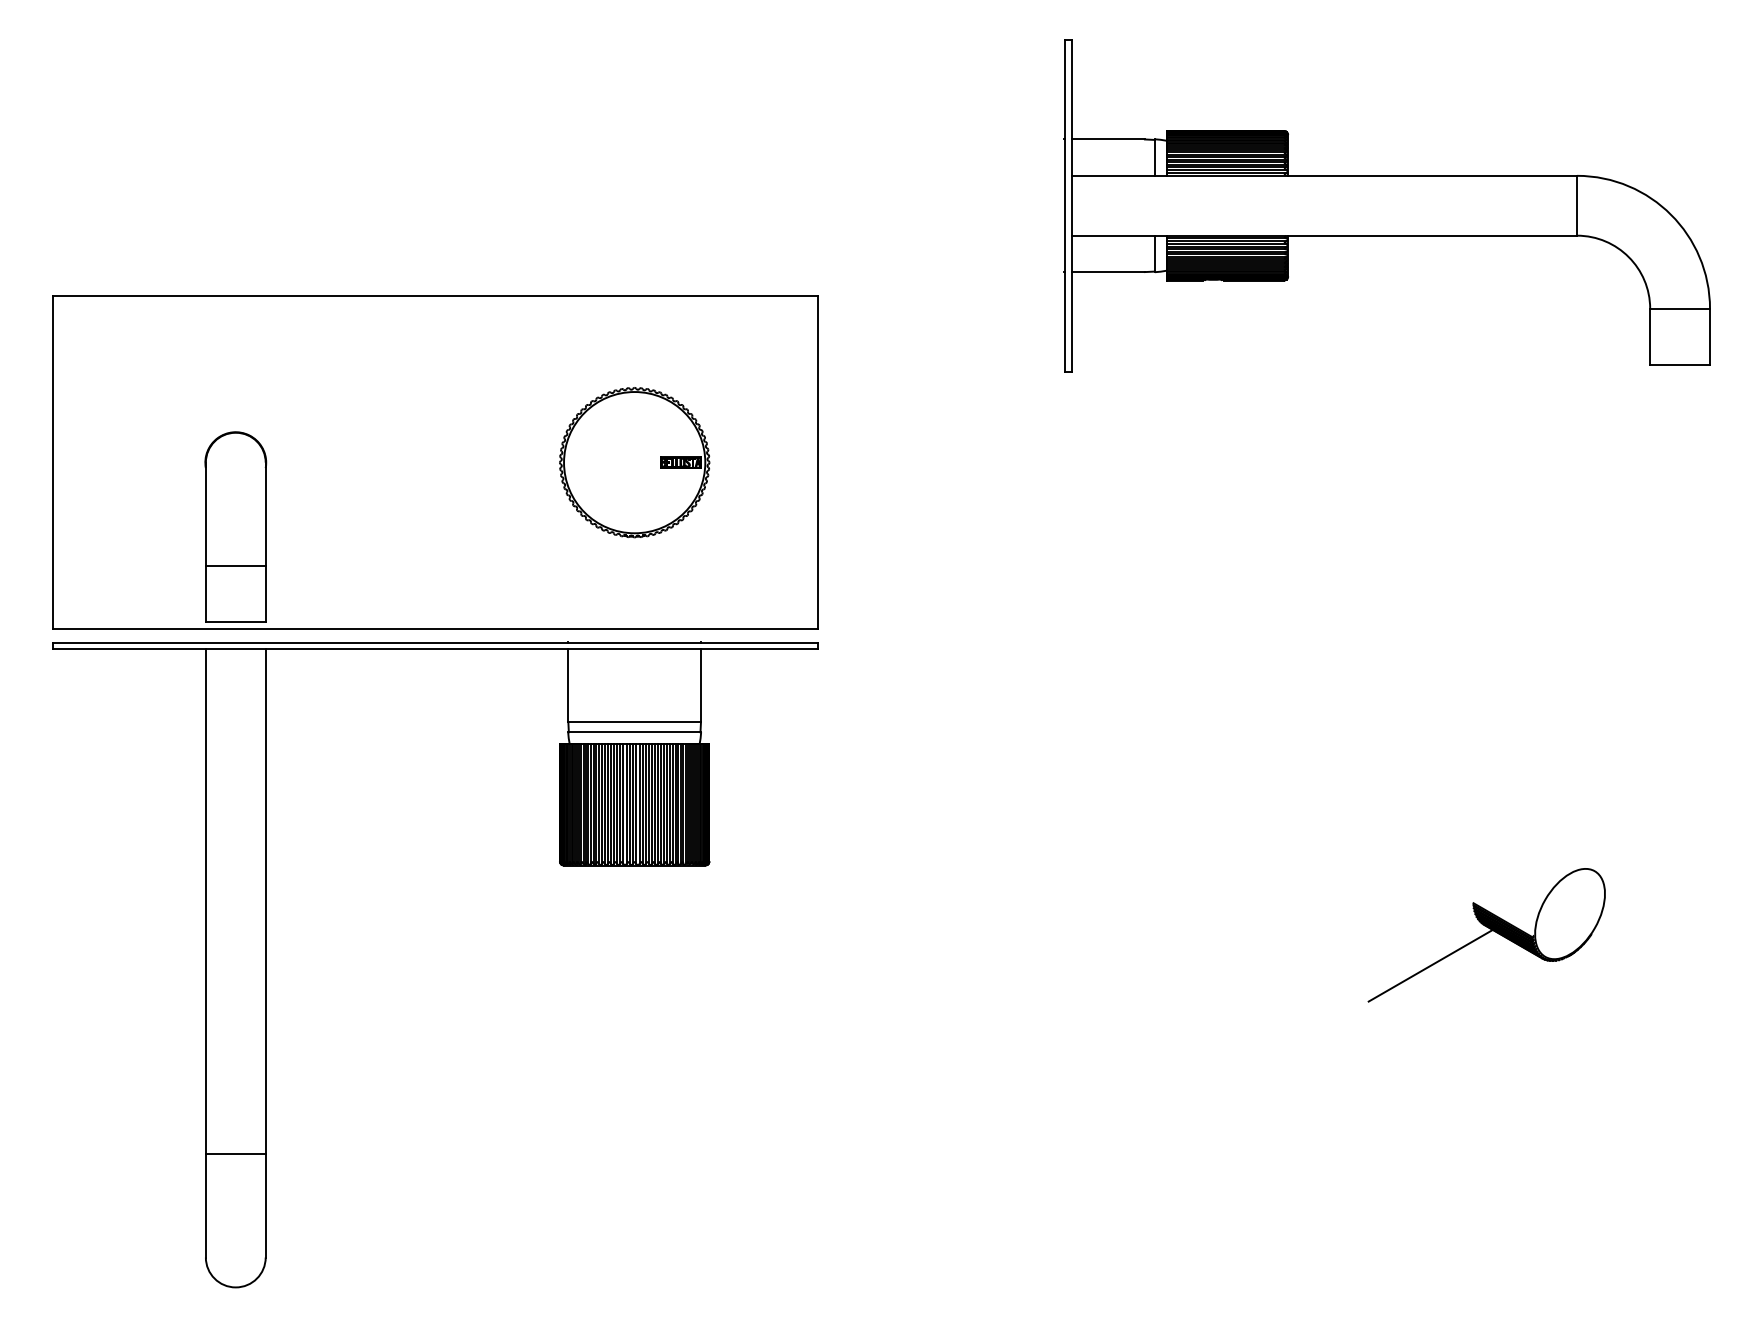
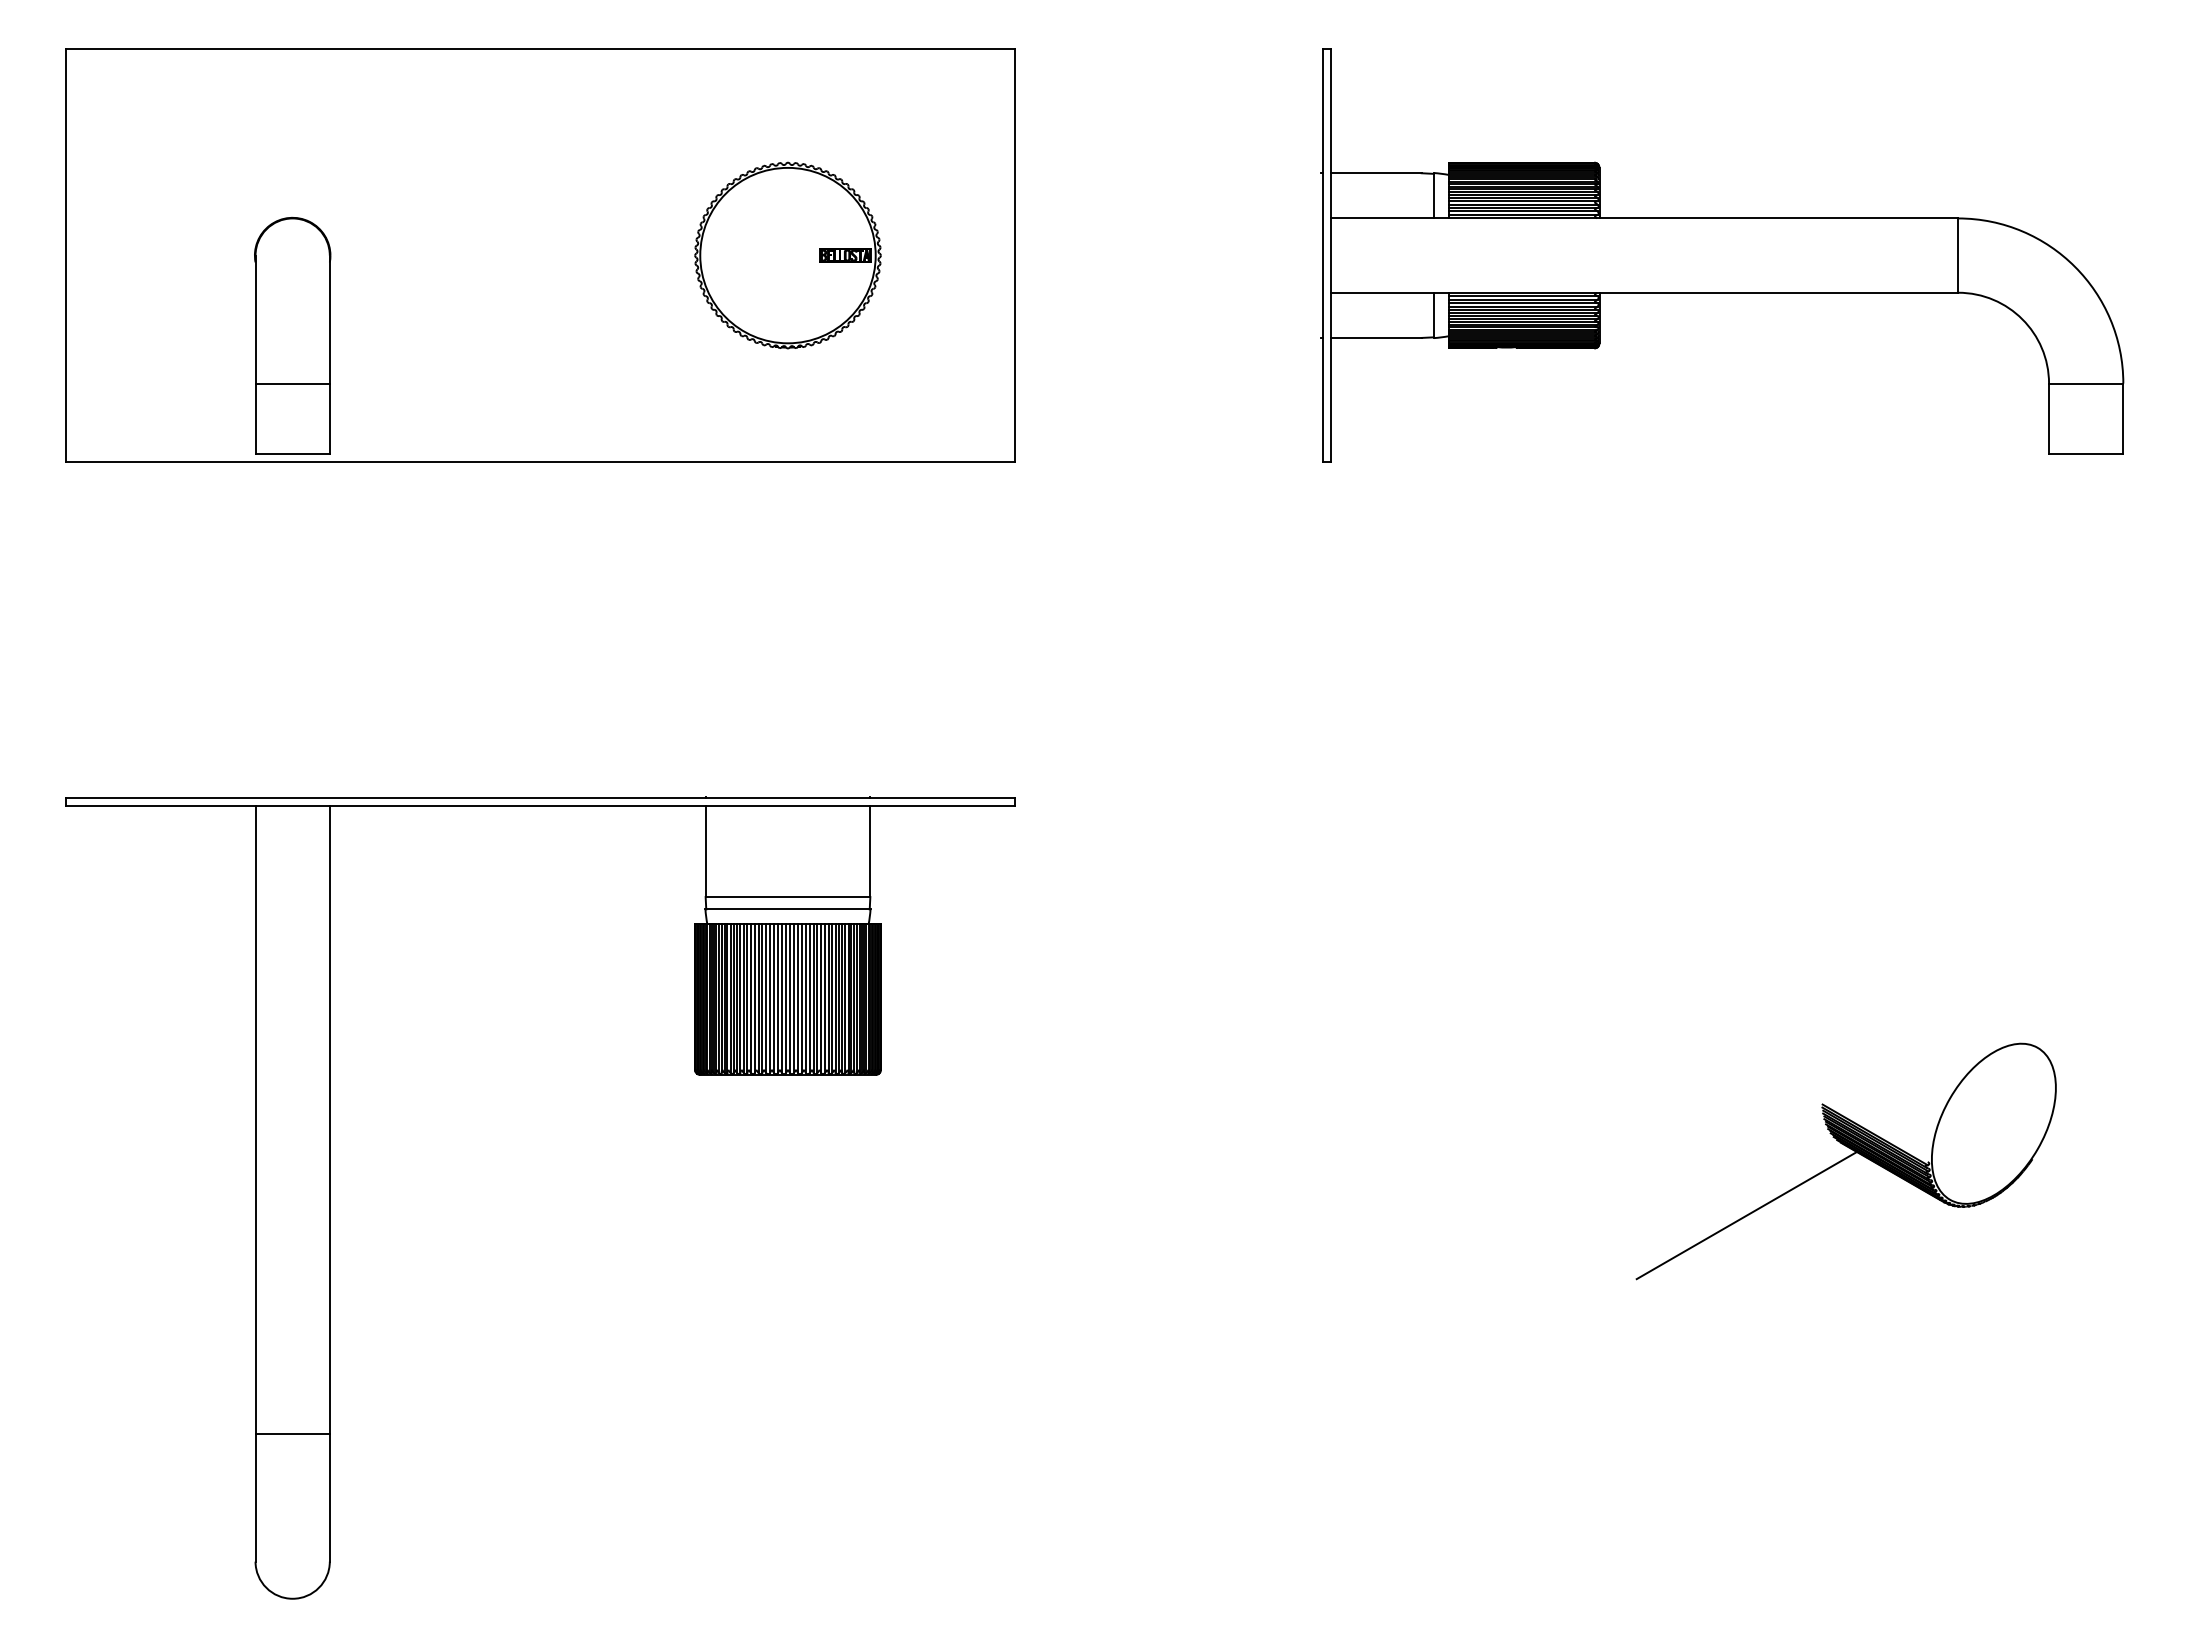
part: (435, 462) -> (540, 255), moved
part: (1486, 935) -> (1845, 1161), size x1.43

